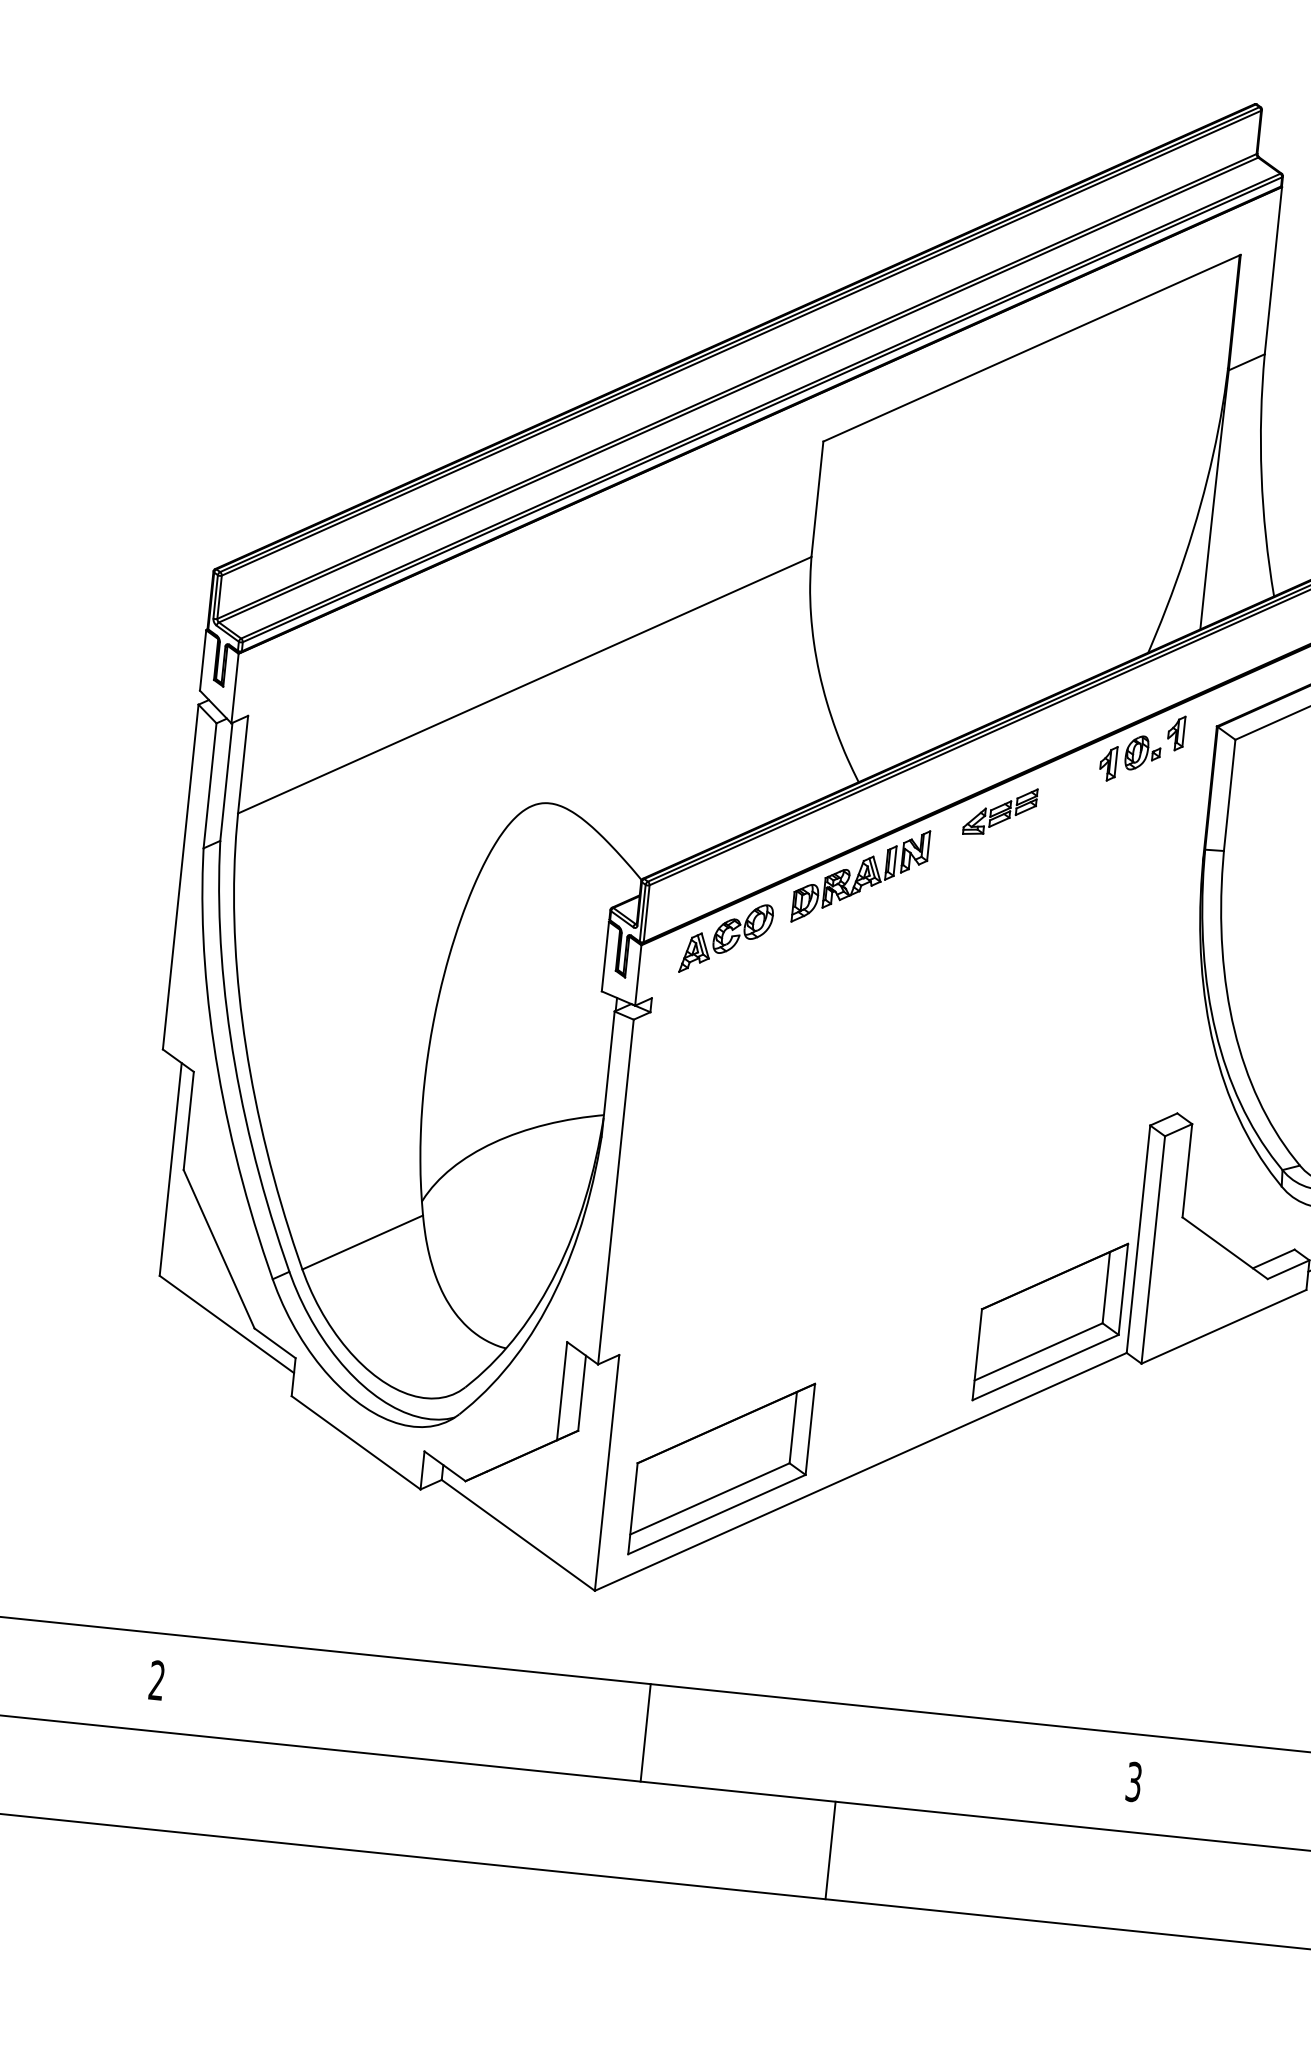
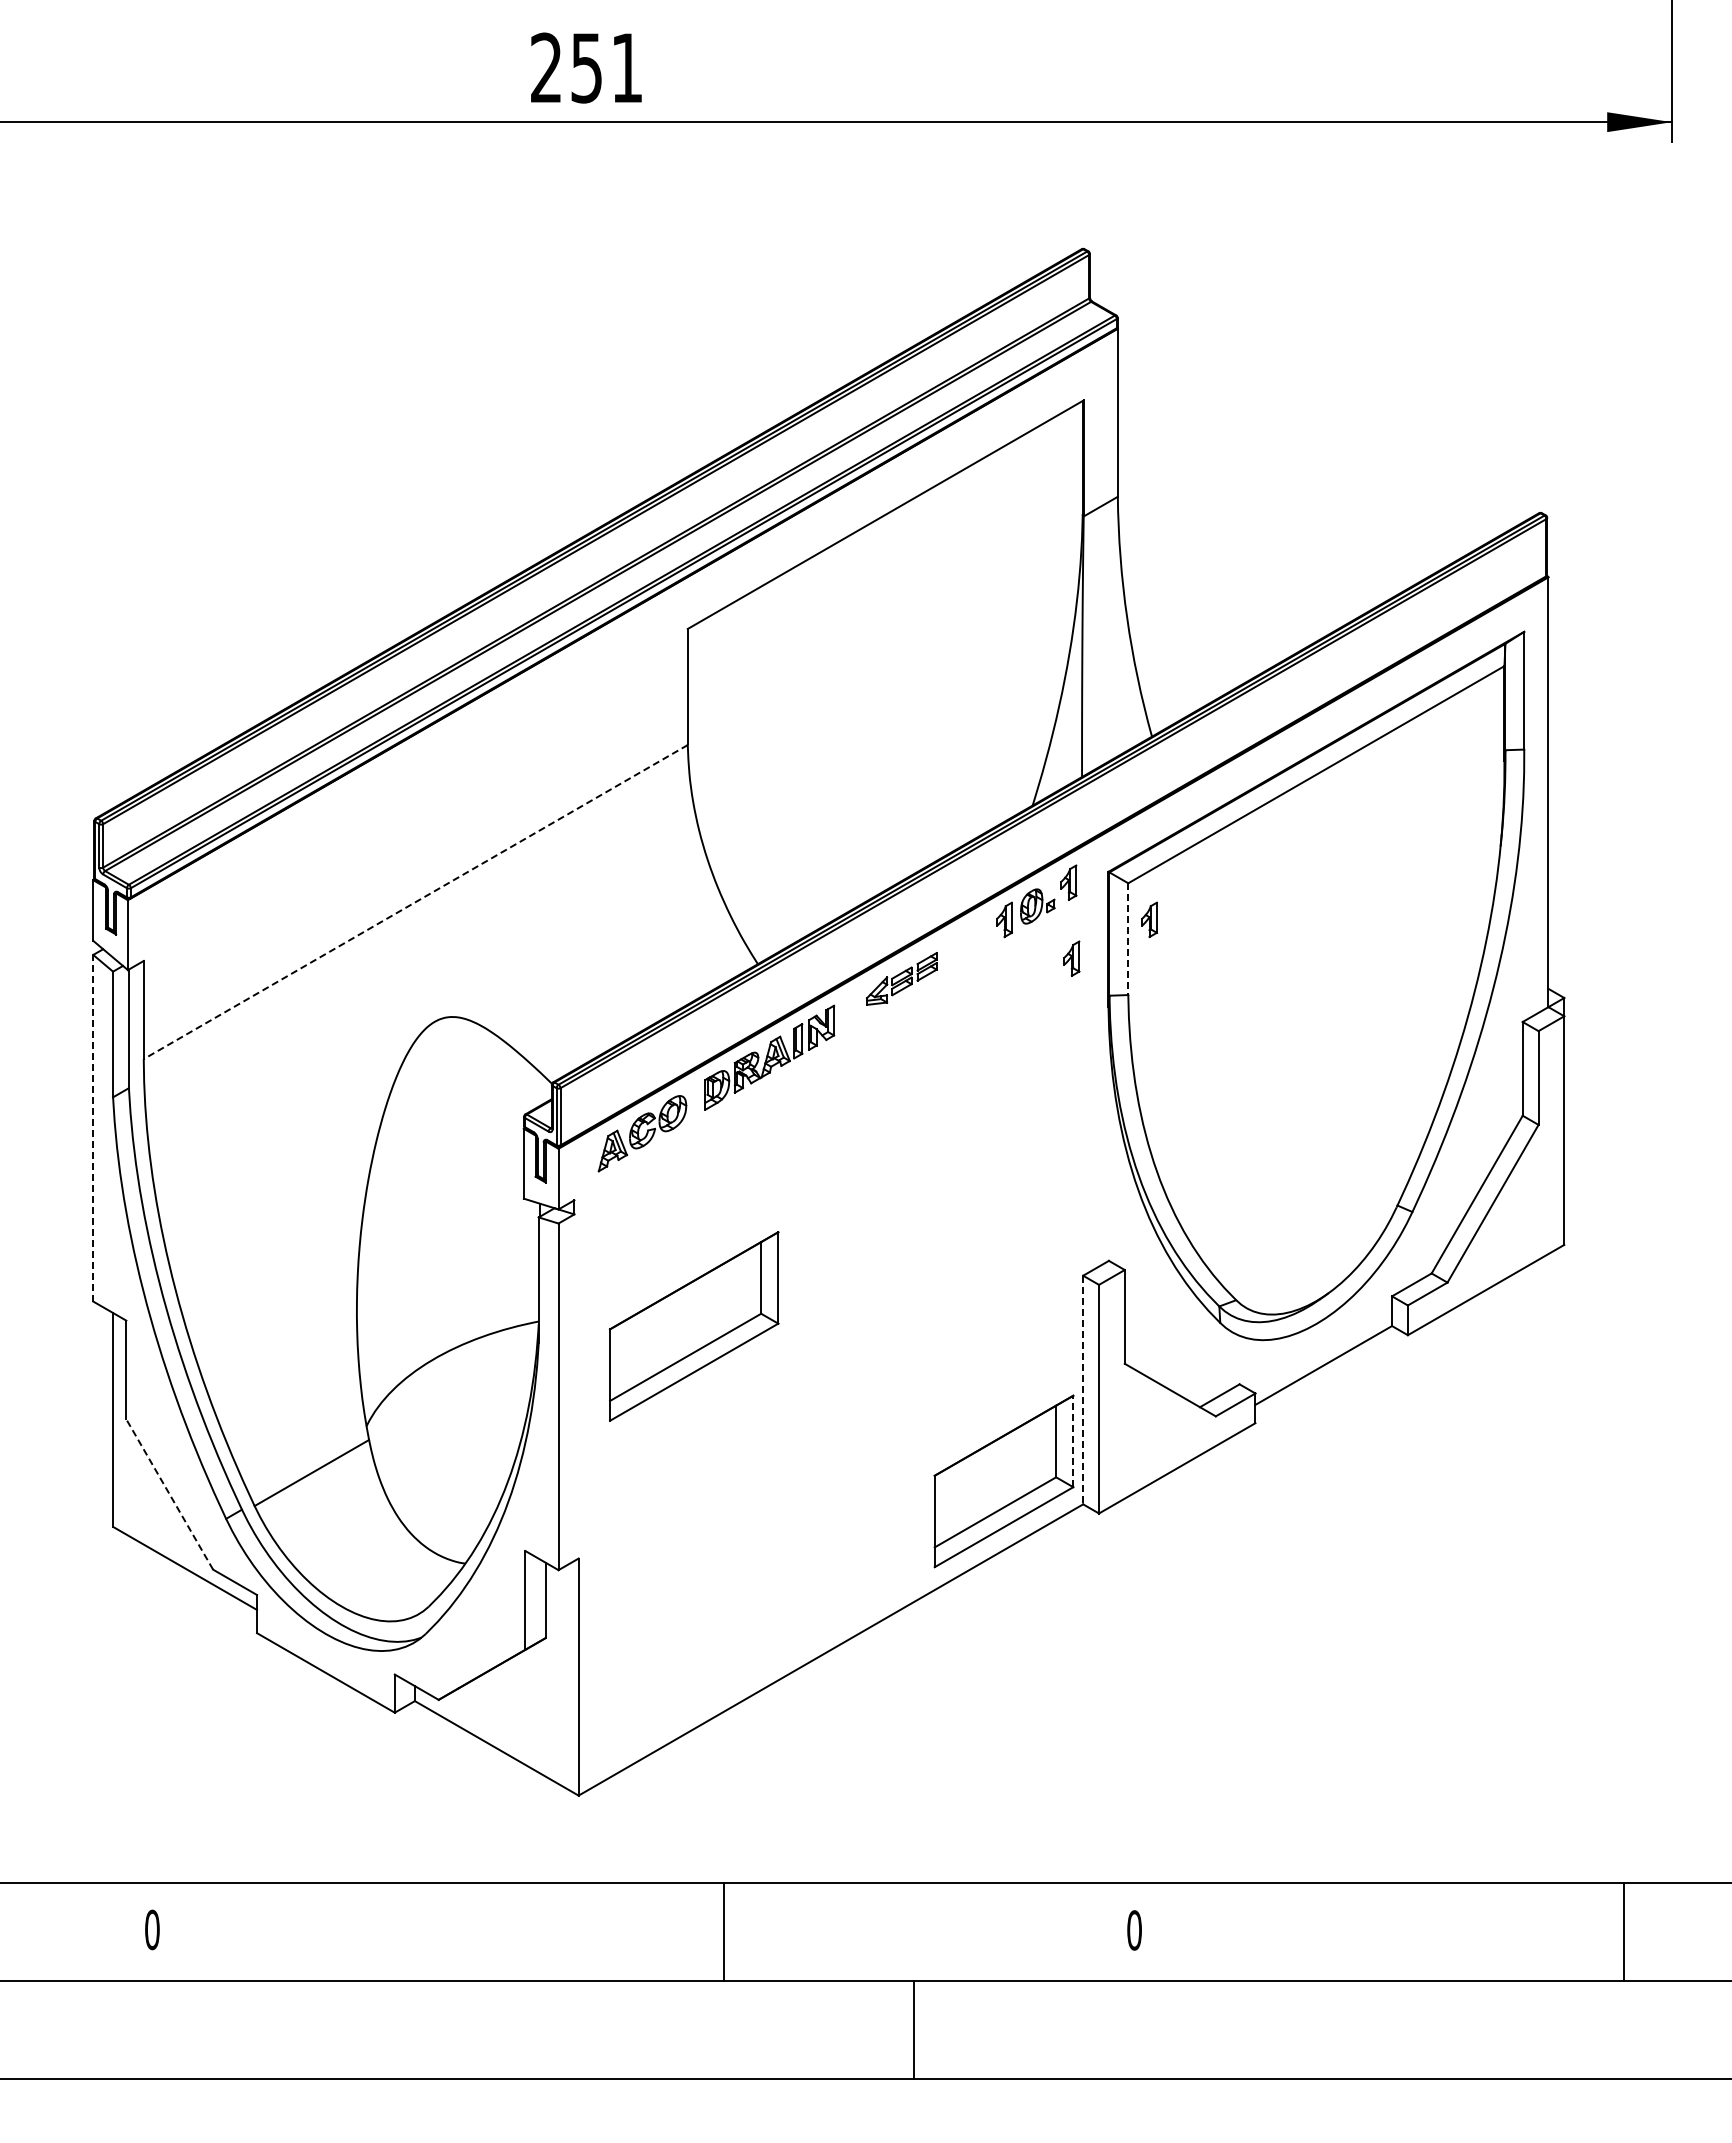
line: (524, 685) -> (415, 902), solid -> dashed
part: (1252, 778) -> (1149, 919), added
line: (1229, 795) -> (1128, 939), solid -> dashed
part: (1171, 808) -> (1071, 958), added
line: (181, 876) -> (93, 1127), solid -> dashed
line: (1138, 1239) -> (1083, 1390), solid -> dashed
line: (218, 1249) -> (169, 1494), solid -> dashed
line: (1123, 1289) -> (1073, 1441), solid -> dashed
part: (721, 1469) -> (694, 1326), moved
text: (157, 1680) -> (152, 1929), 2 -> 0
line: (645, 1732) -> (723, 1931), moved
text: (1133, 1782) -> (1134, 1930), 3 -> 0
line: (830, 1850) -> (913, 2029), moved

